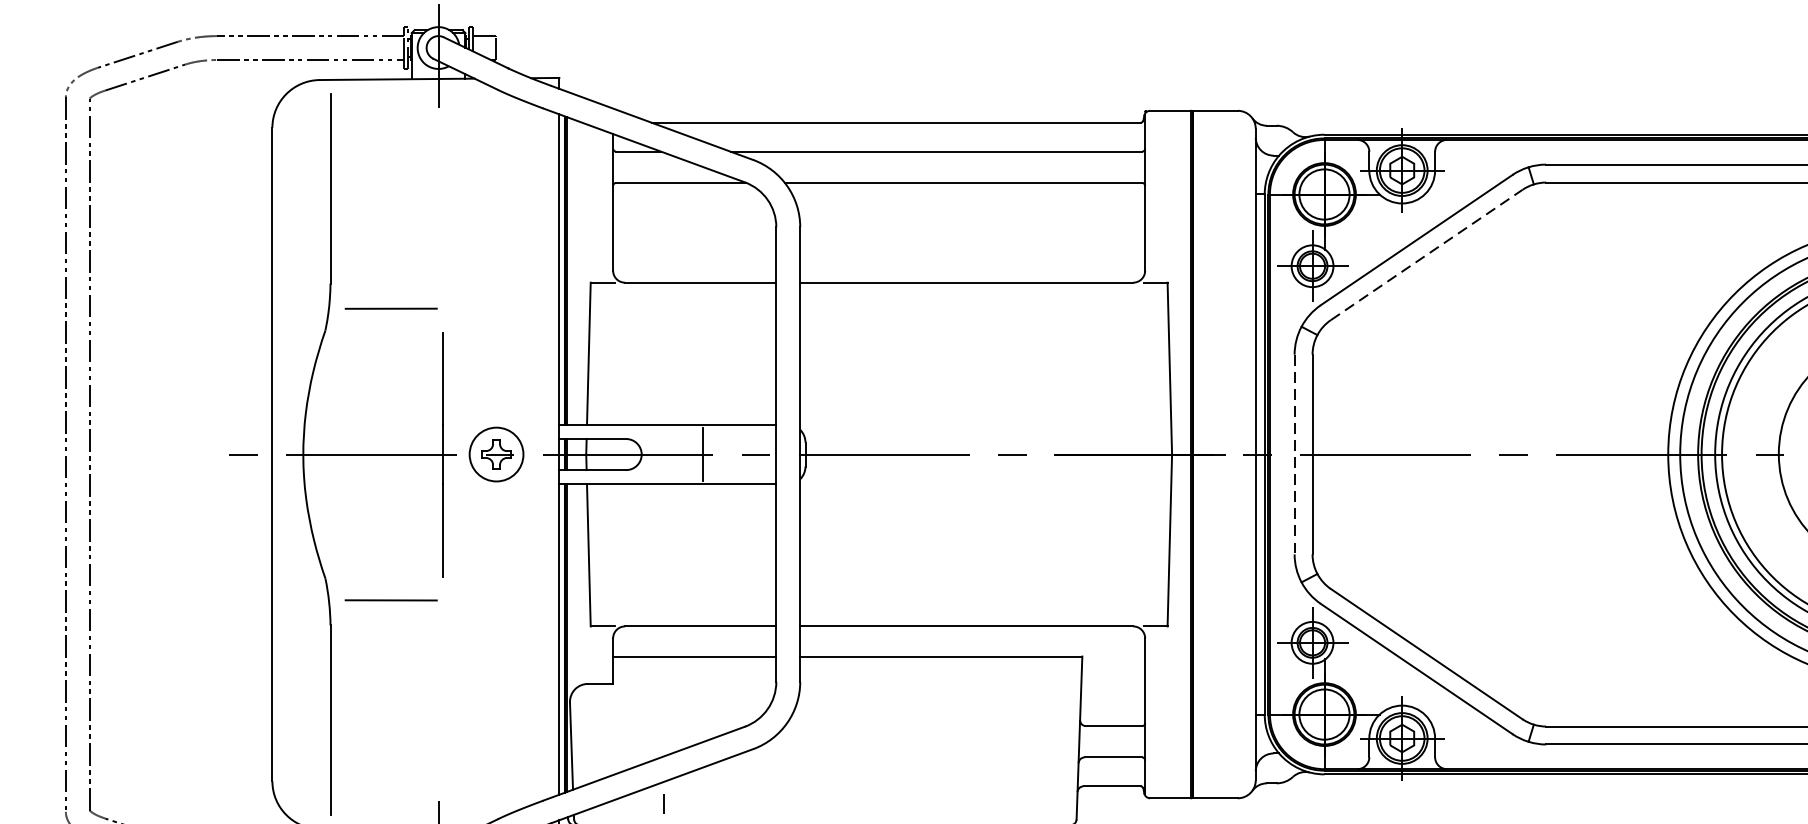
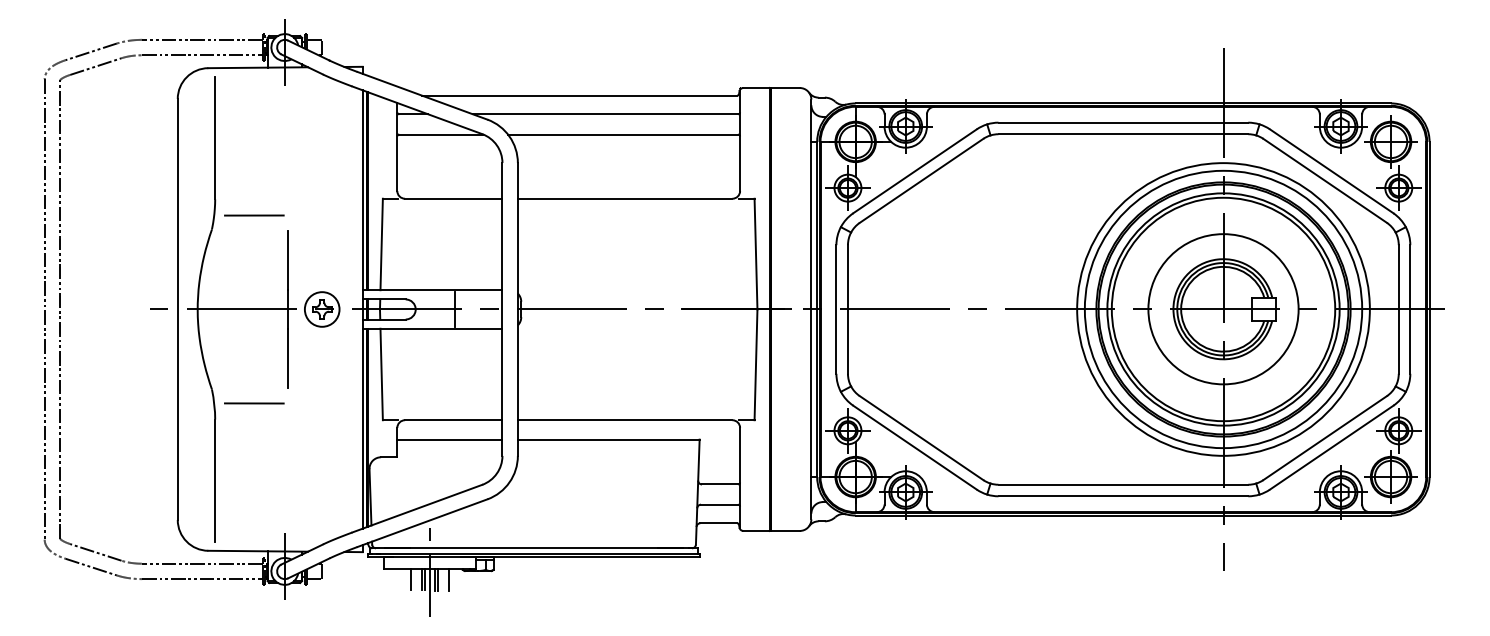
line: (1426, 254) -> (921, 180), dashed -> solid
line: (1294, 454) -> (836, 309), dashed -> solid

